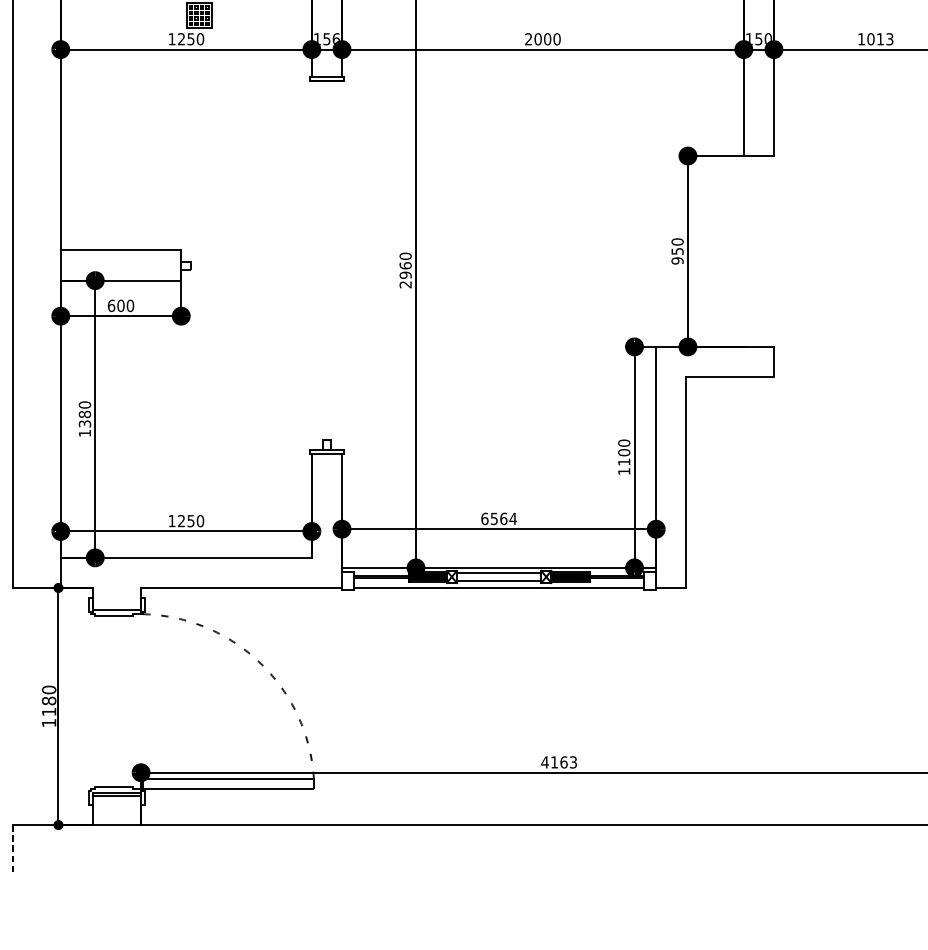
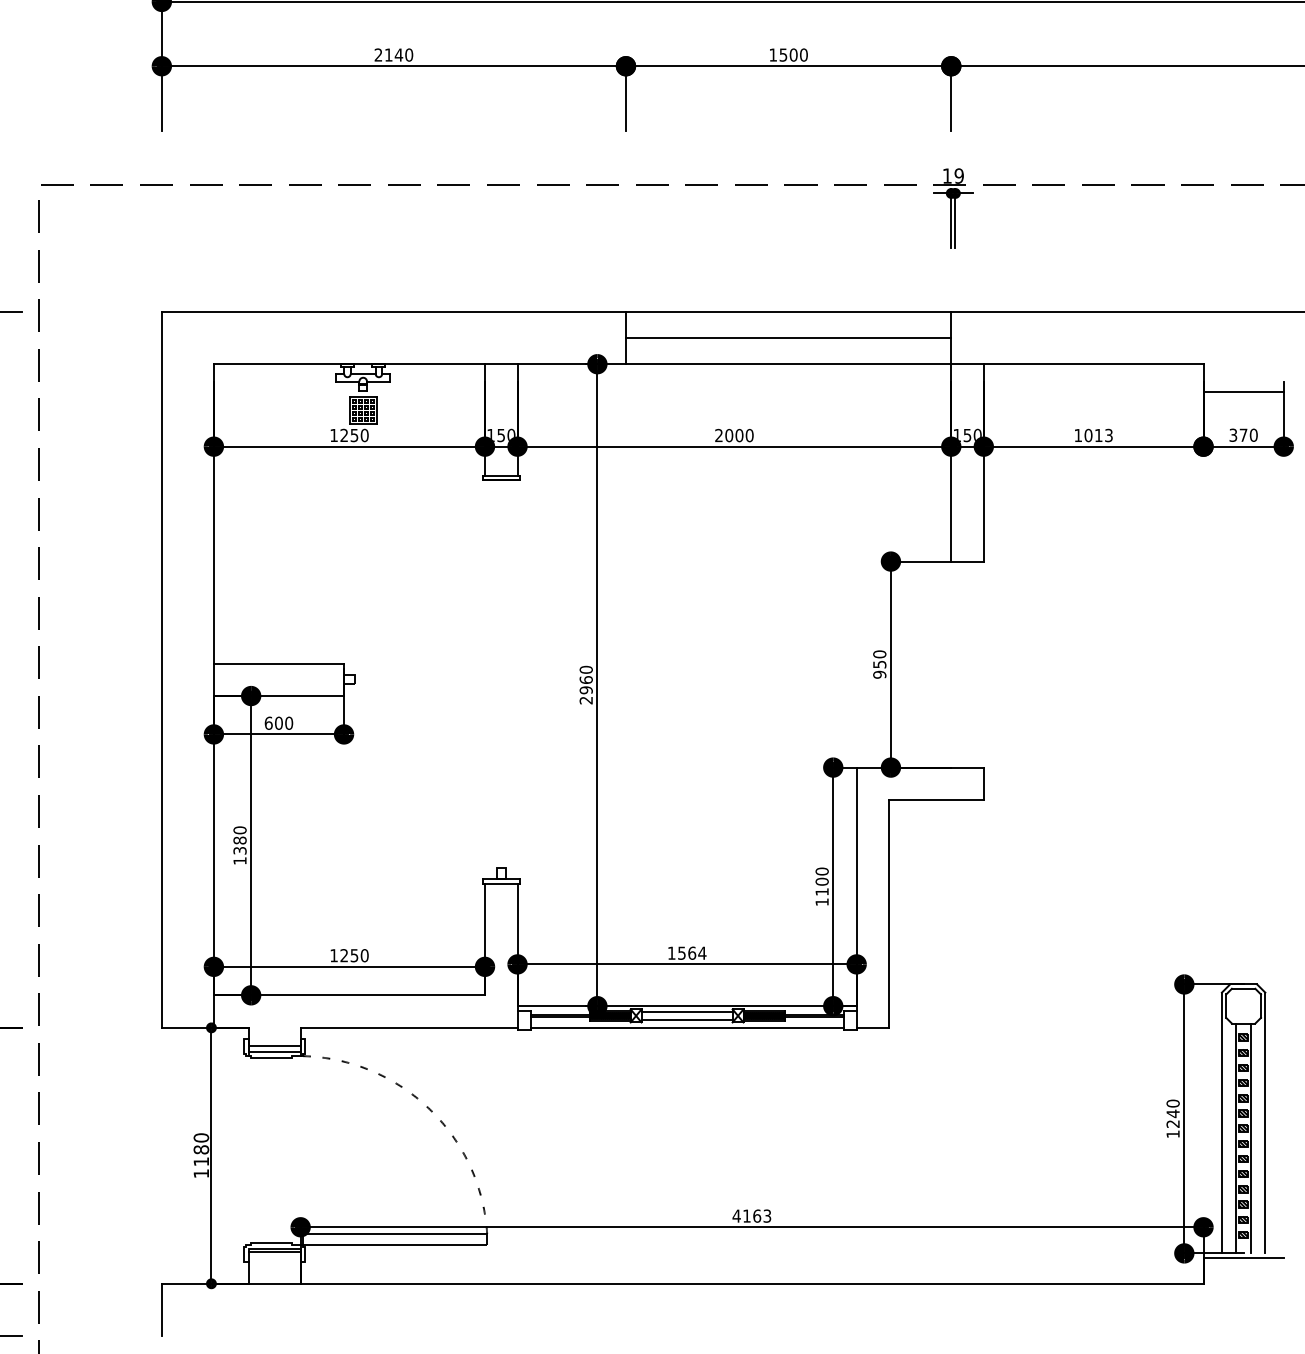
text: (336, 38) -> (511, 434), 156 -> 150
text: (484, 518) -> (671, 952), 6564 -> 1564
line: (116, 605) -> (274, 1046), added
line: (12, 849) -> (161, 1310), dashed -> solid

